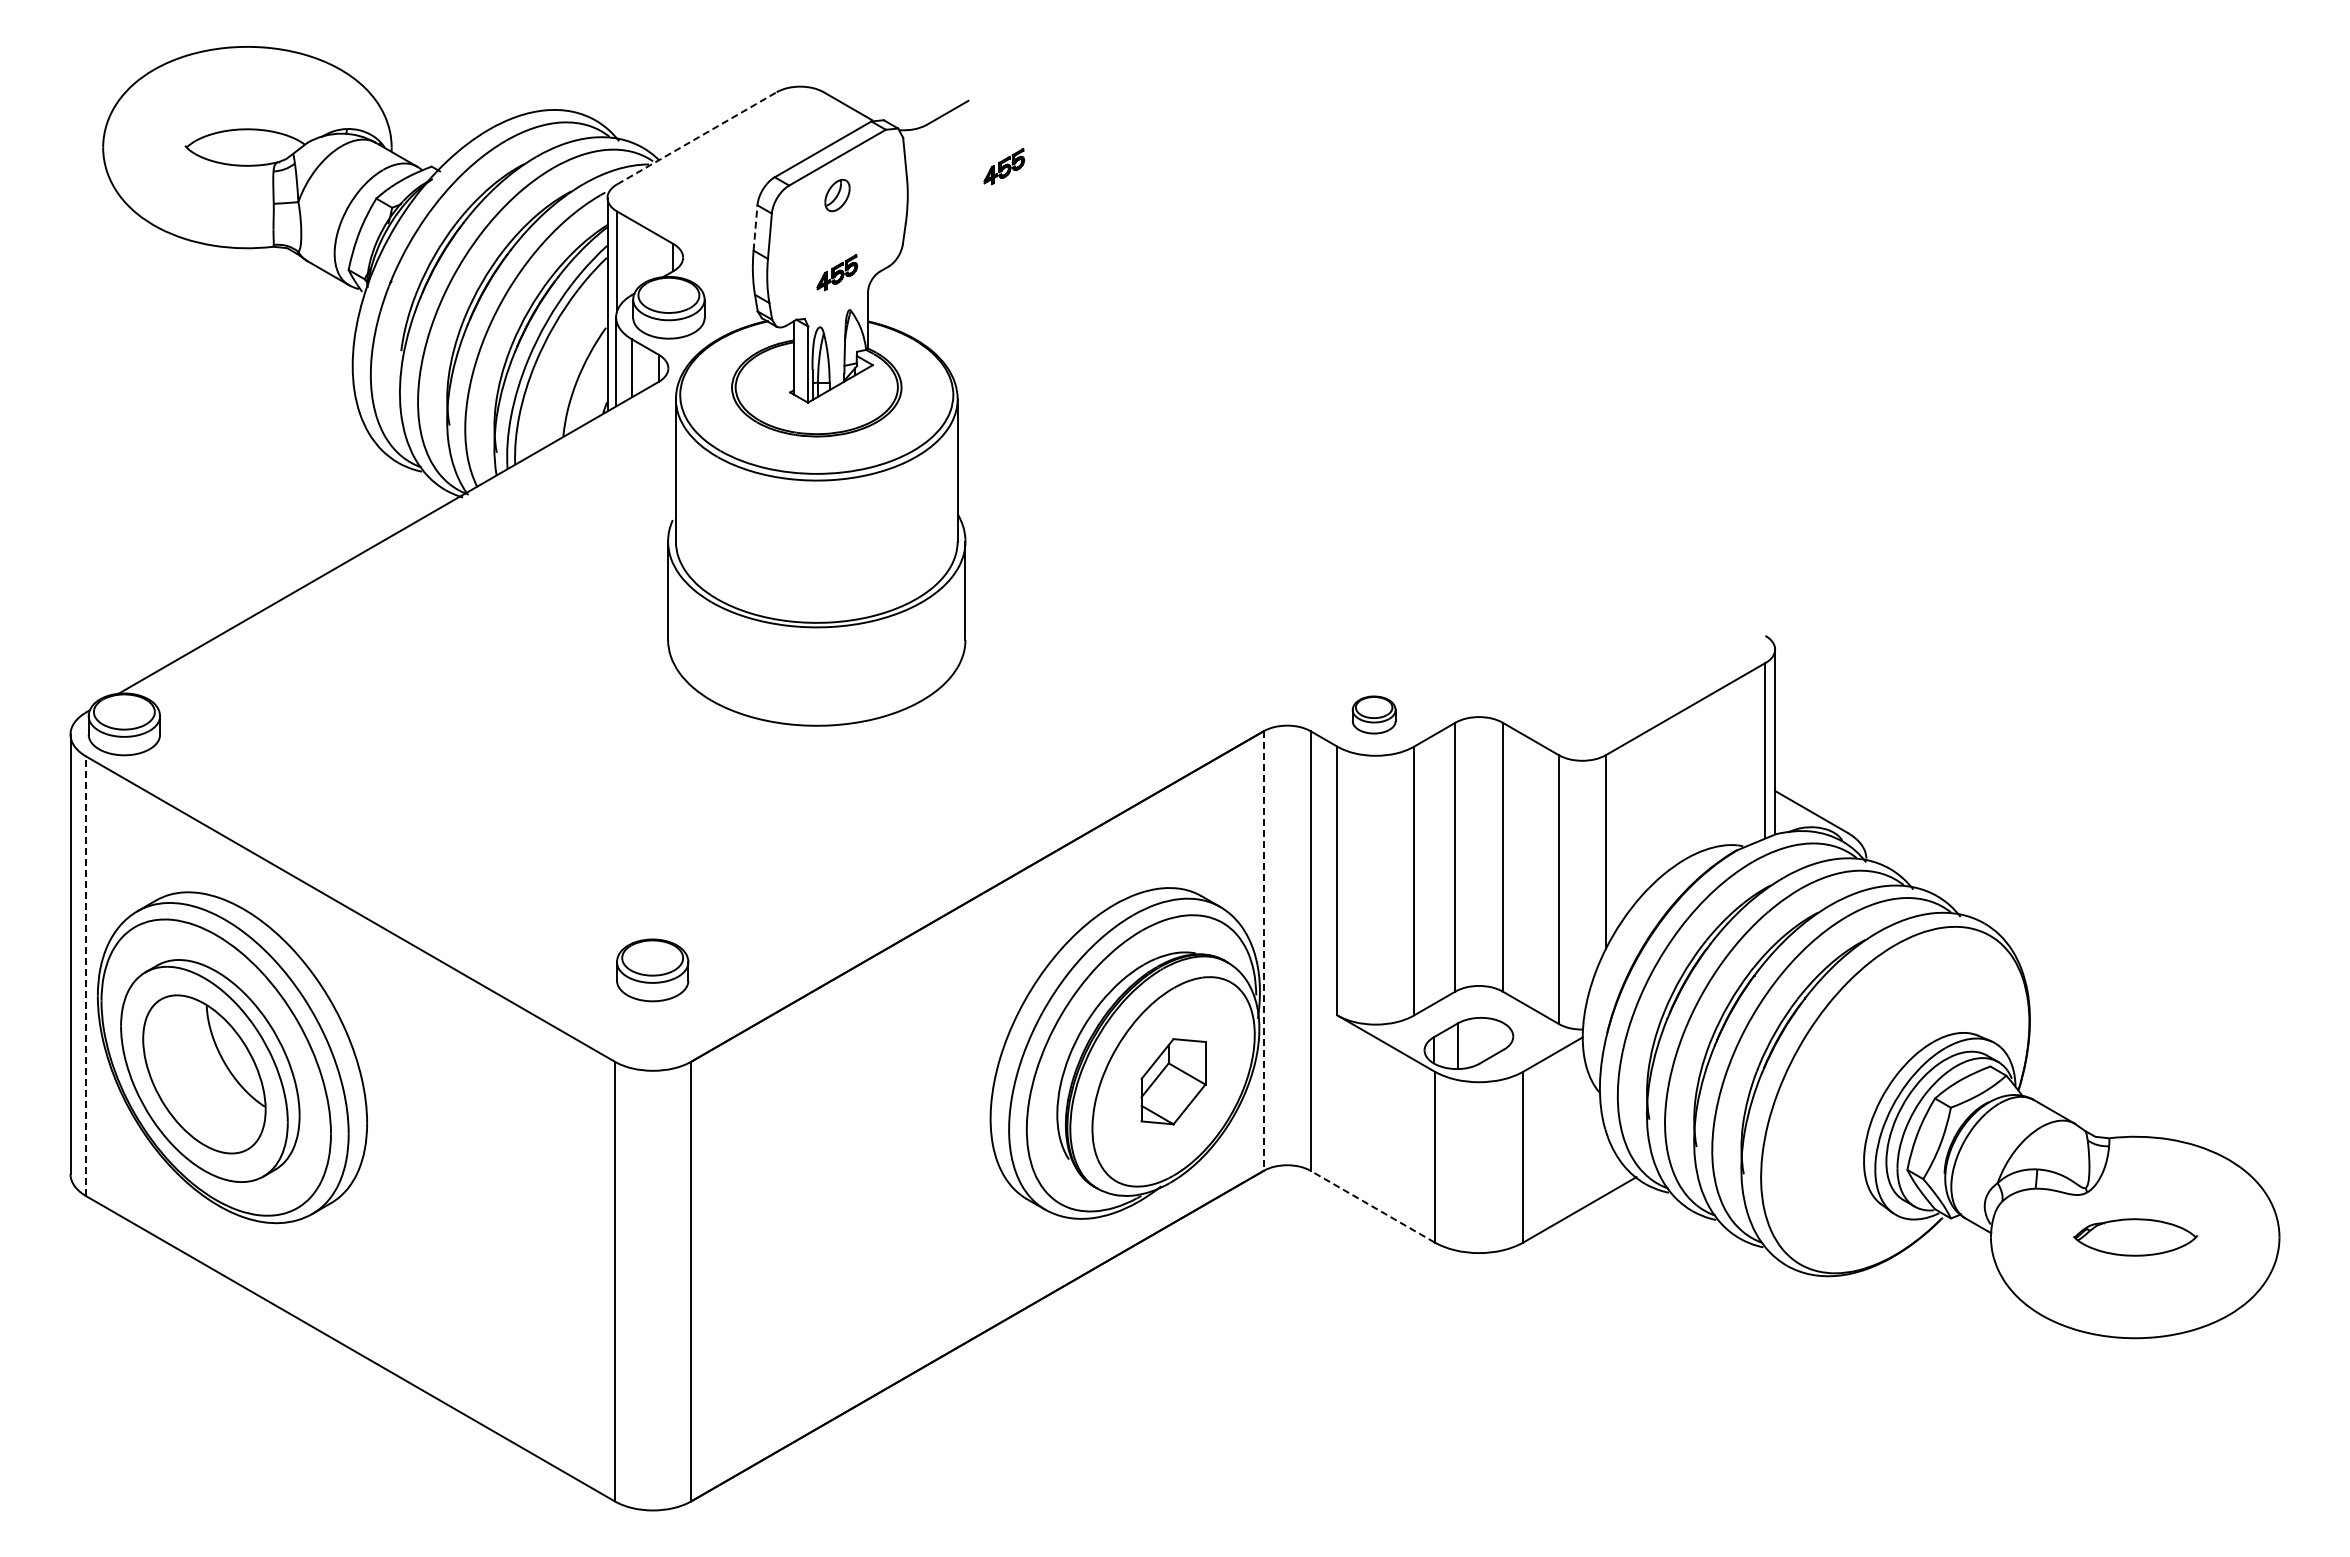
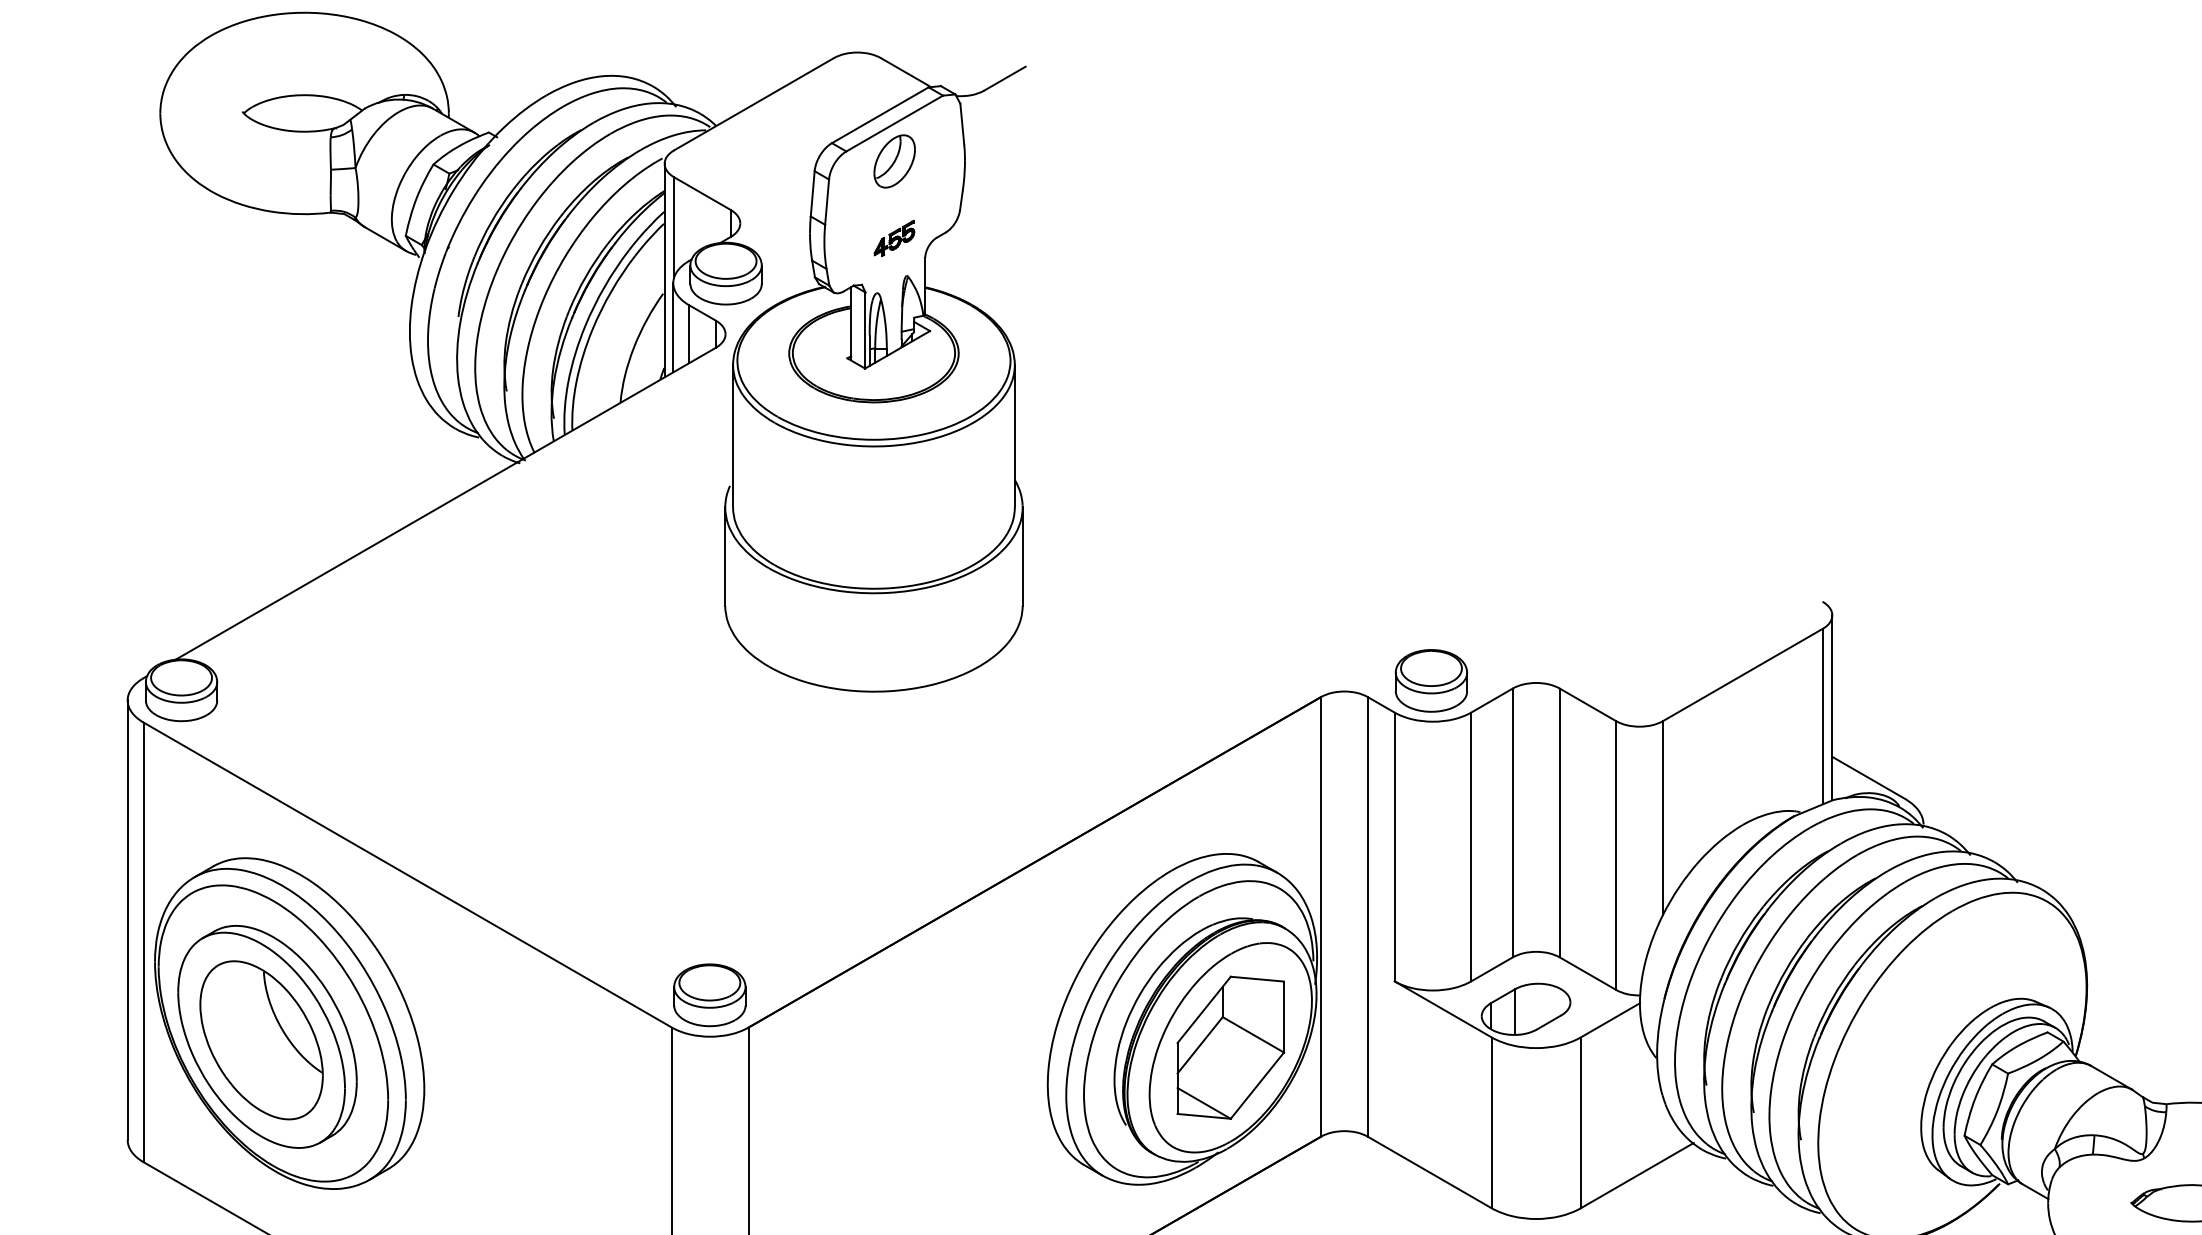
line: (697, 138) -> (754, 104), dashed -> solid
part: (1004, 166) -> (1061, 132), removed
part: (837, 195) -> (894, 161), size x1.67
line: (755, 227) -> (812, 193), dashed -> solid
part: (1373, 714) -> (1430, 680), size x1.67
line: (1263, 951) -> (1320, 917), dashed -> solid
part: (652, 970) -> (709, 995), moved
line: (86, 976) -> (143, 942), dashed -> solid
part: (1173, 1081) -> (1230, 1047), size x1.67
line: (1372, 1206) -> (1429, 1172), dashed -> solid

